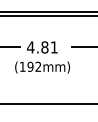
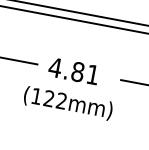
text: (30, 66) -> (49, 98), (192mm) -> (122mm)

